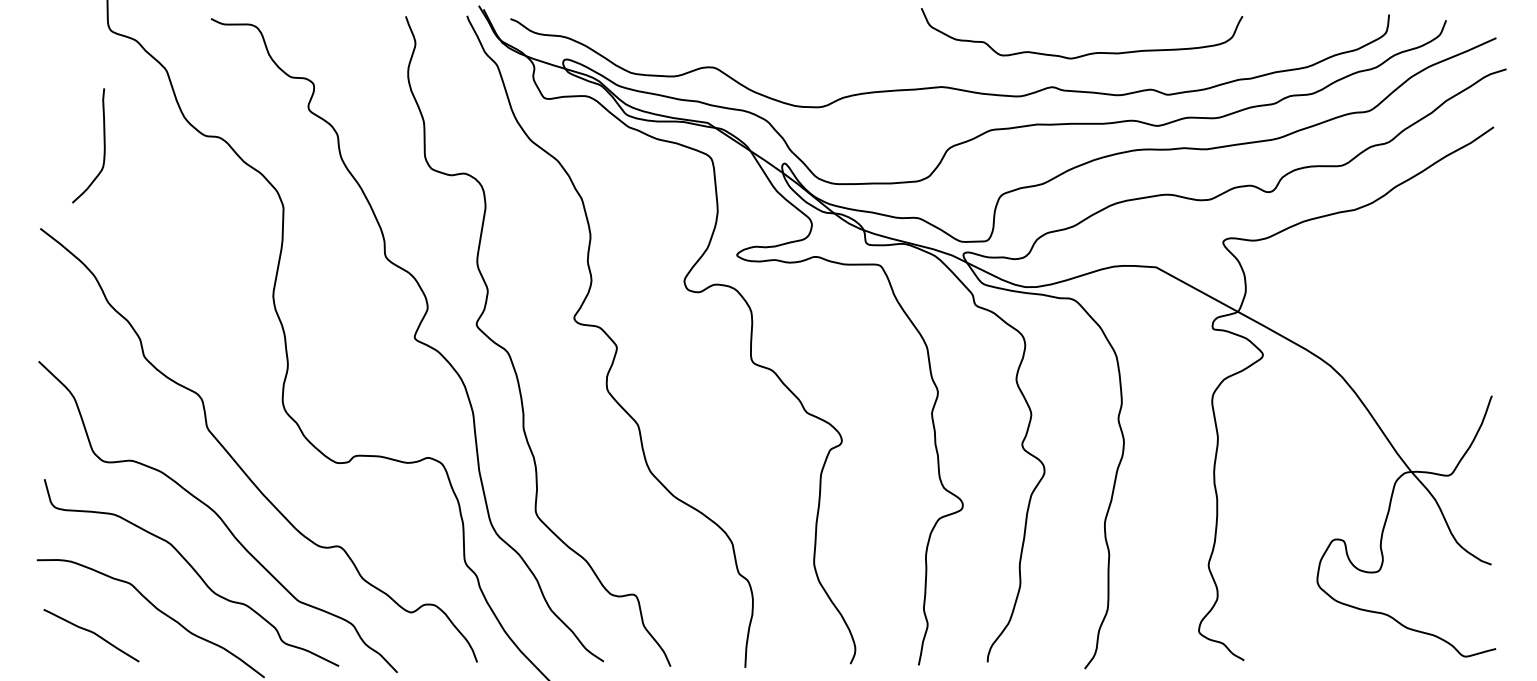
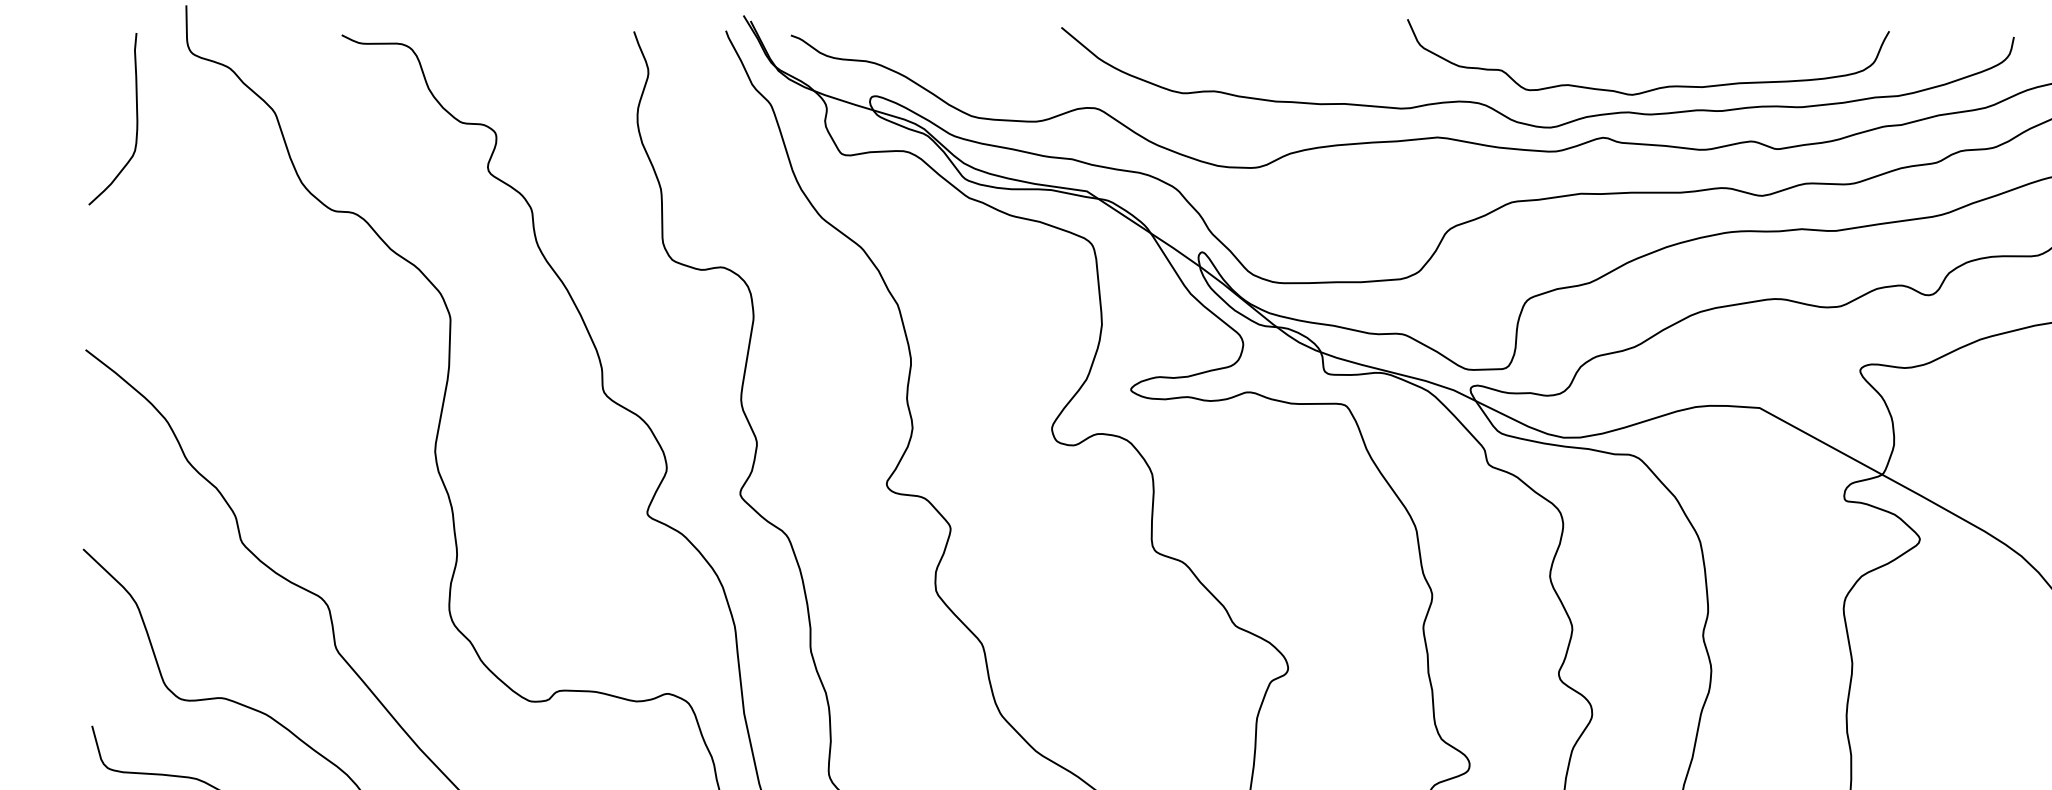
curve: (1002, 77) -> (1529, 123), added
curve: (103, 145) -> (135, 118), moved

